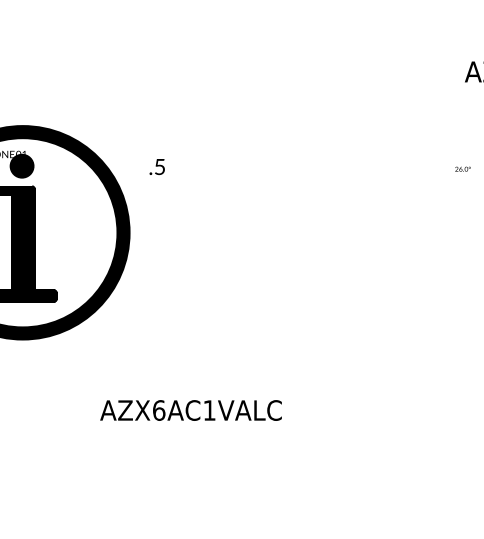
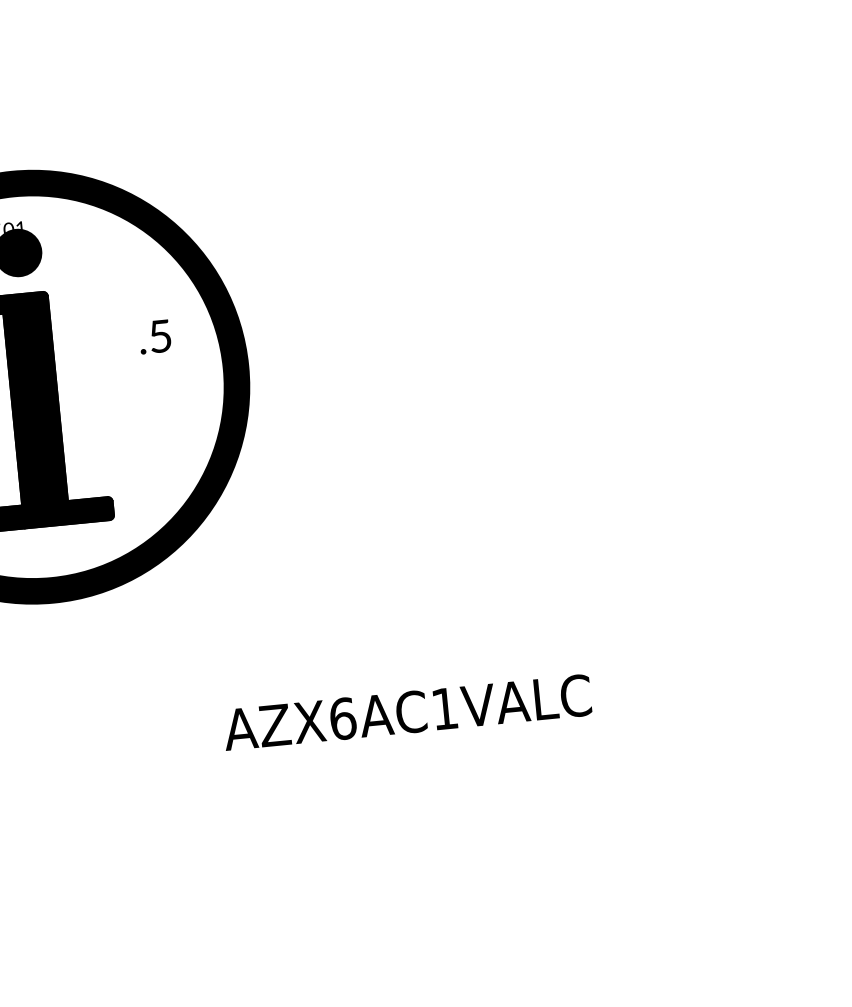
text: (156, 167) -> (153, 338), moved

